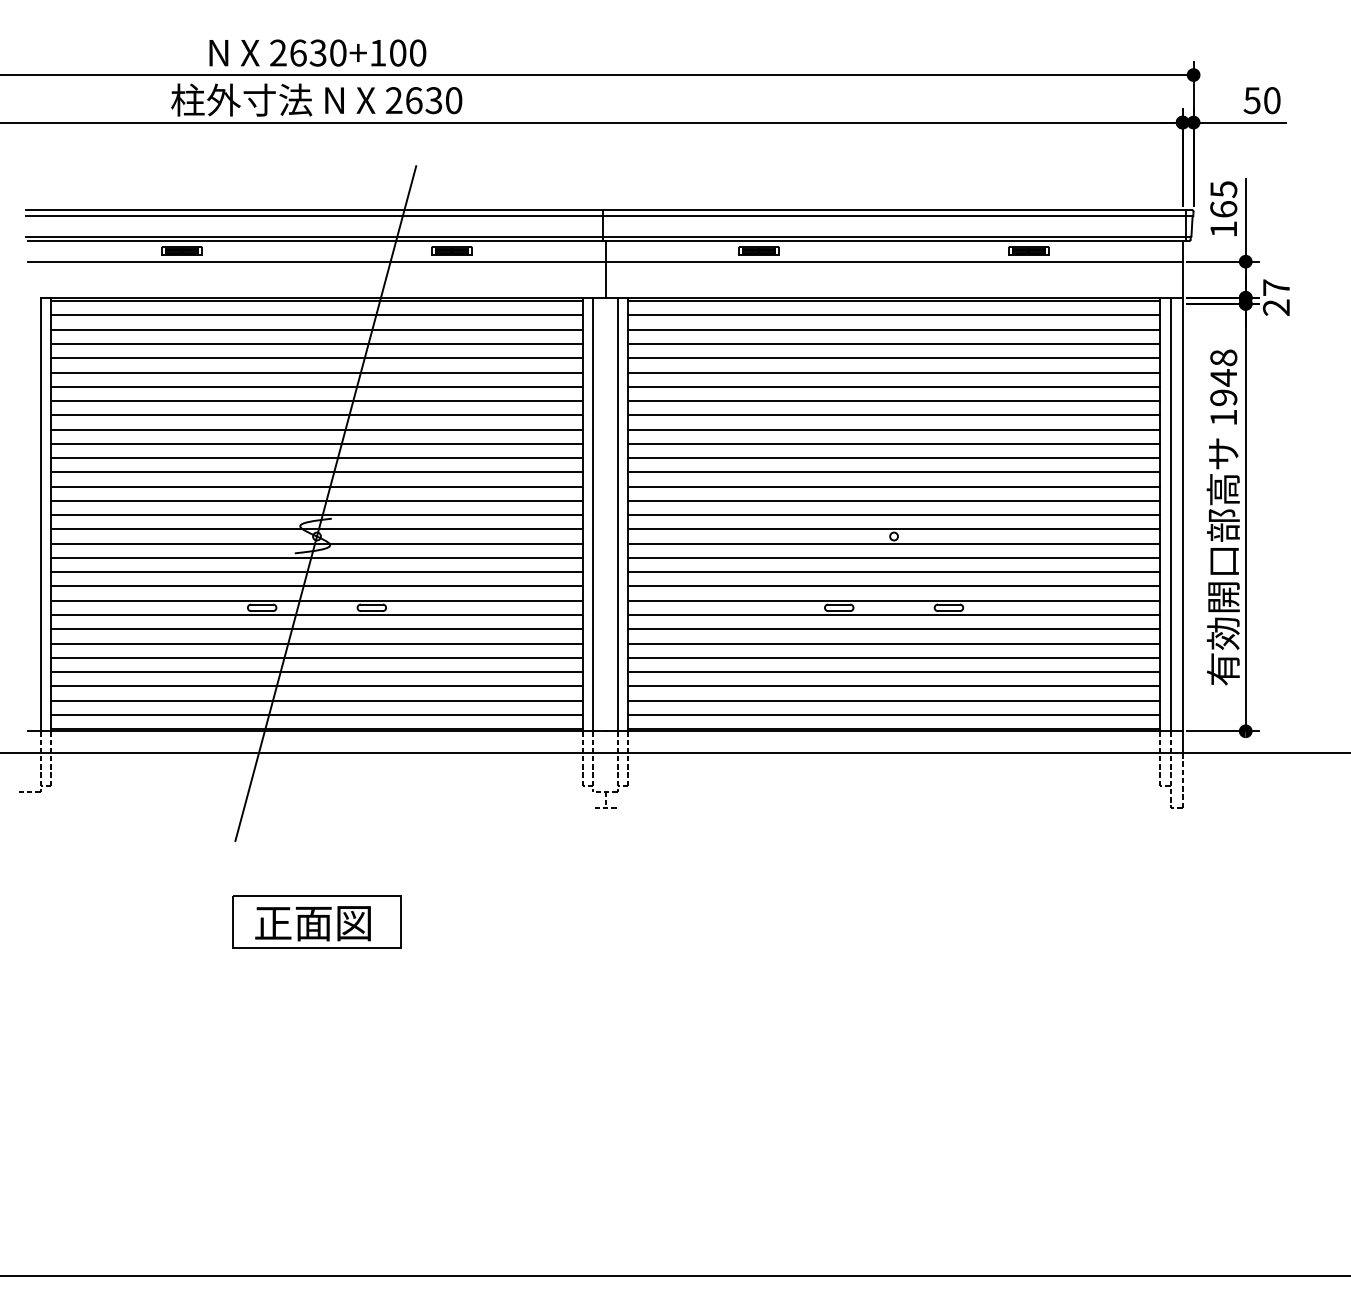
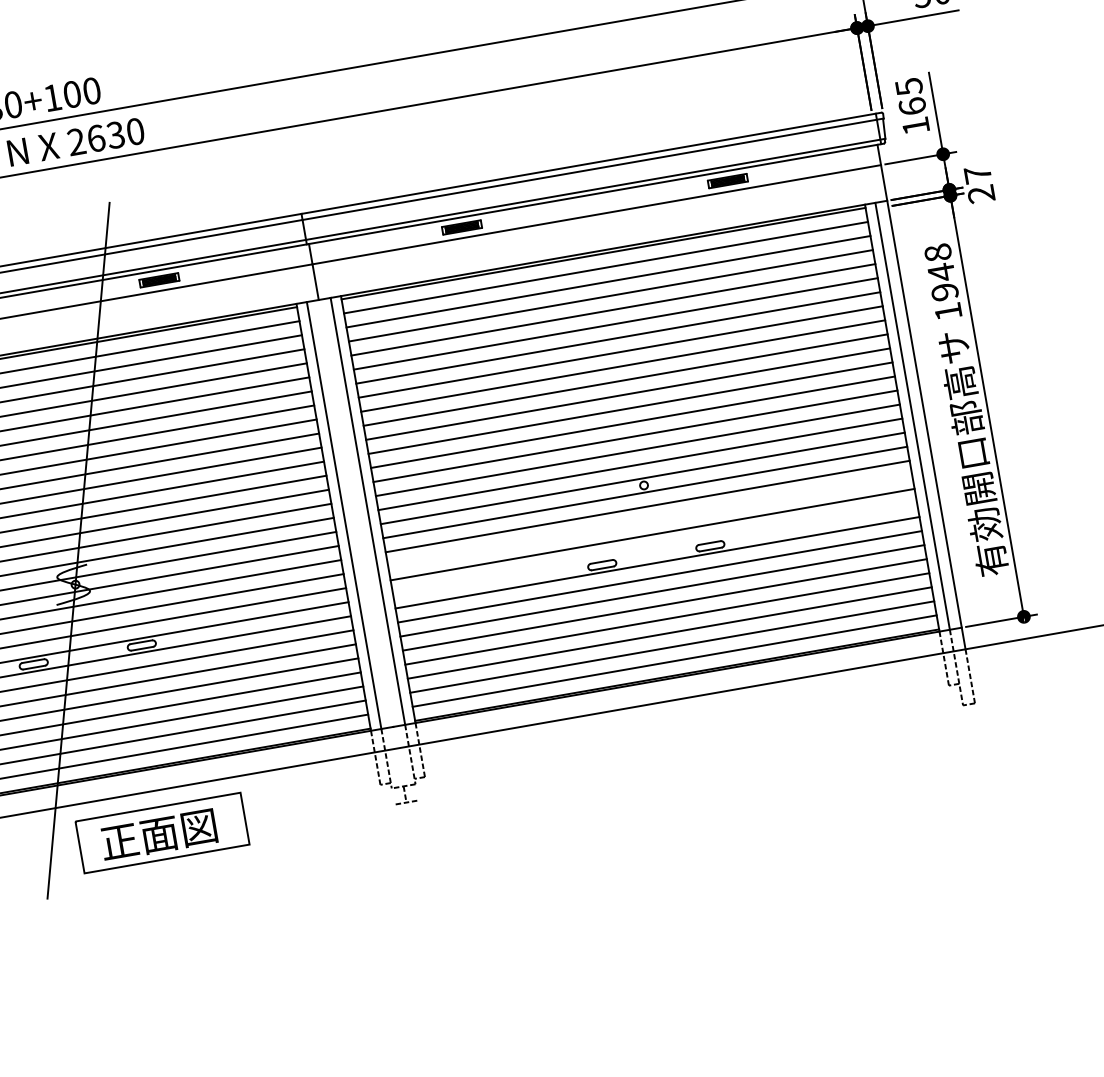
line: (894, 572) -> (650, 520), removed
line: (894, 600) -> (655, 548), removed
part: (316, 921) -> (161, 832), moved

